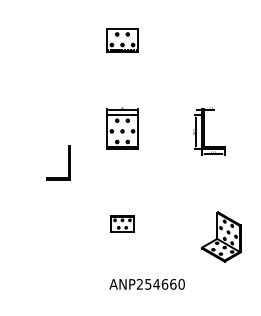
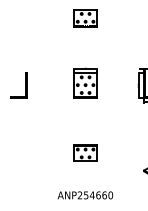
part: (68, 162) -> (26, 85), moved
part: (122, 223) -> (85, 152), size x1.43
text: (146, 284) -> (84, 195), moved

